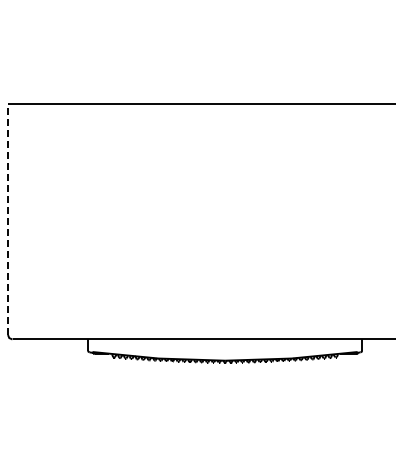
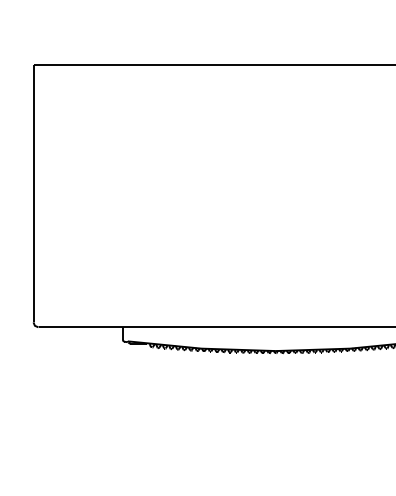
line: (8, 219) -> (34, 193), dashed -> solid

